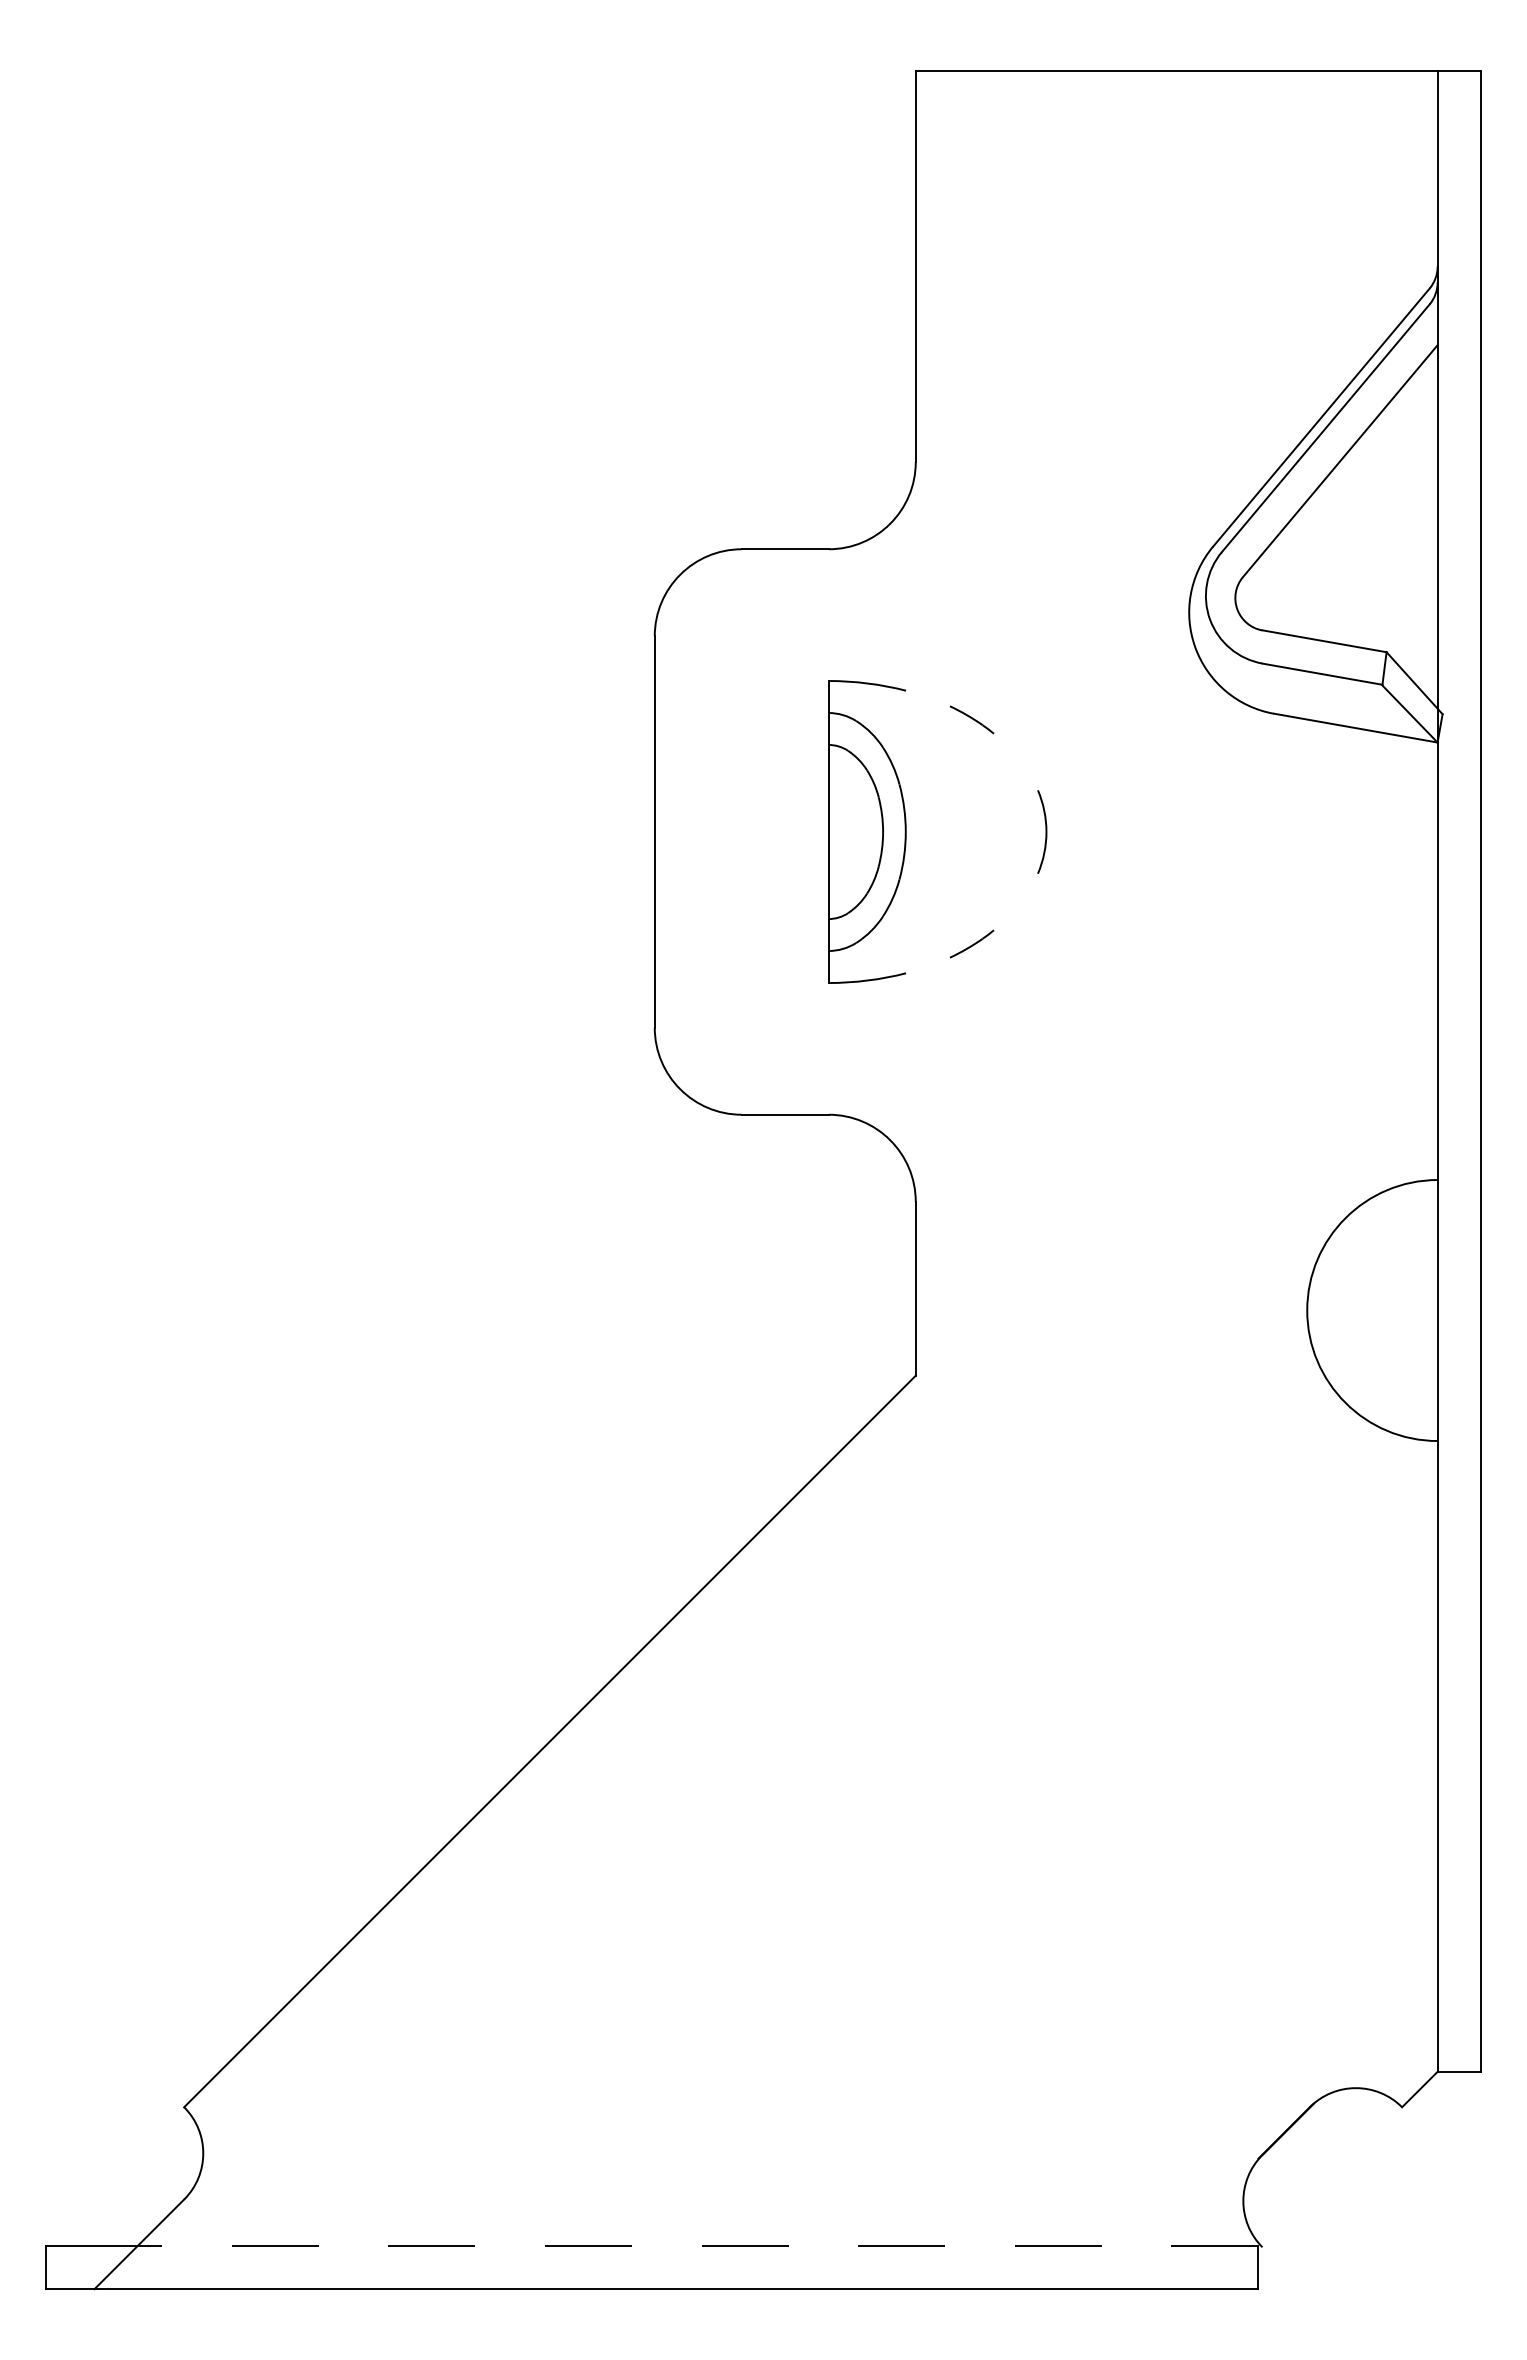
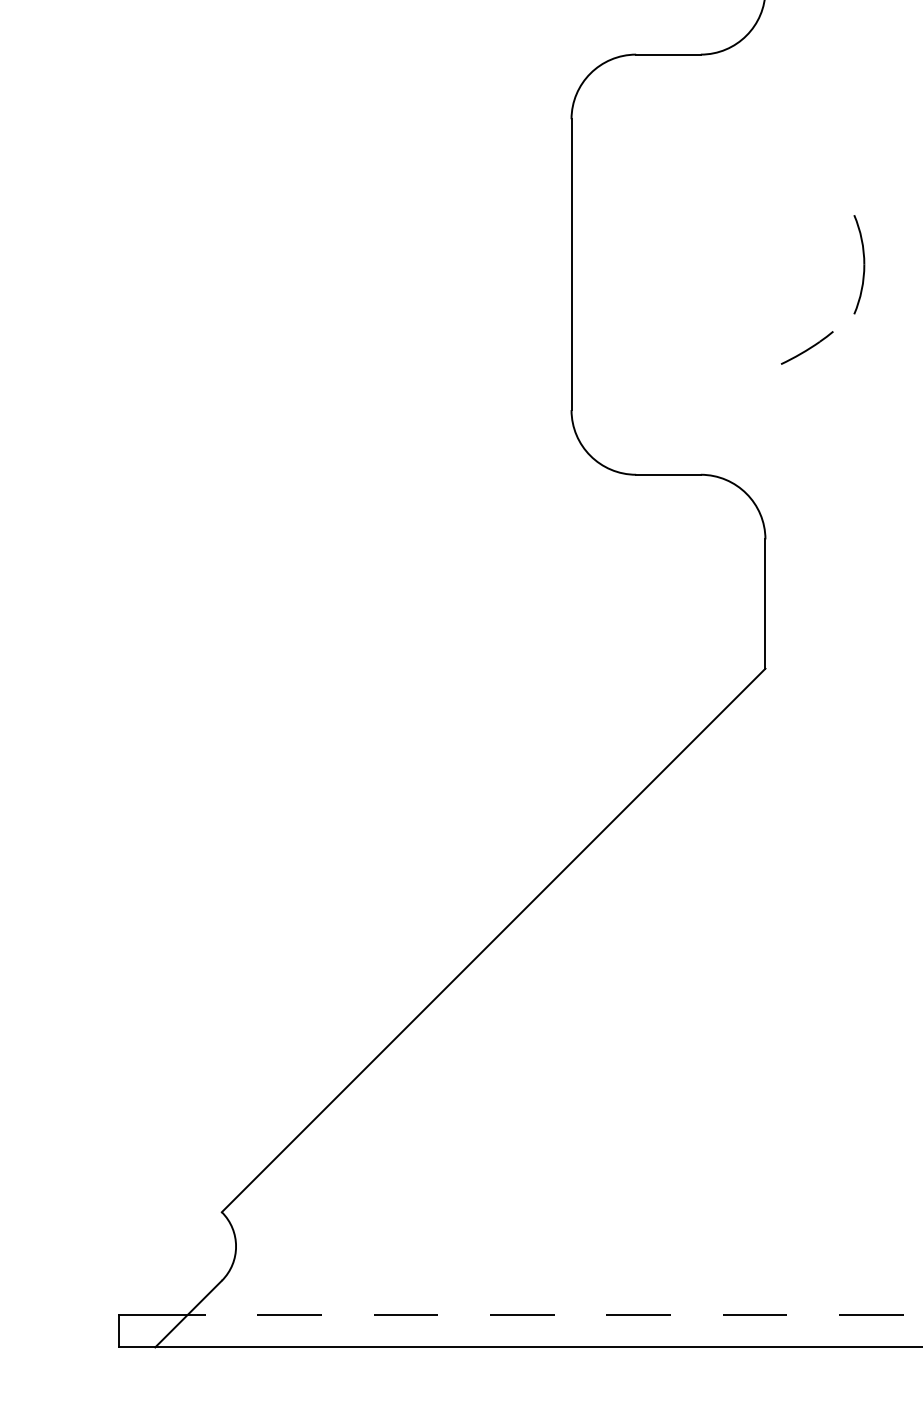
part: (971, 719) -> (806, 181), removed
part: (867, 831) -> (729, 264), removed
part: (1042, 831) -> (859, 264), size x1.6
part: (971, 943) -> (806, 347), size x1.6

